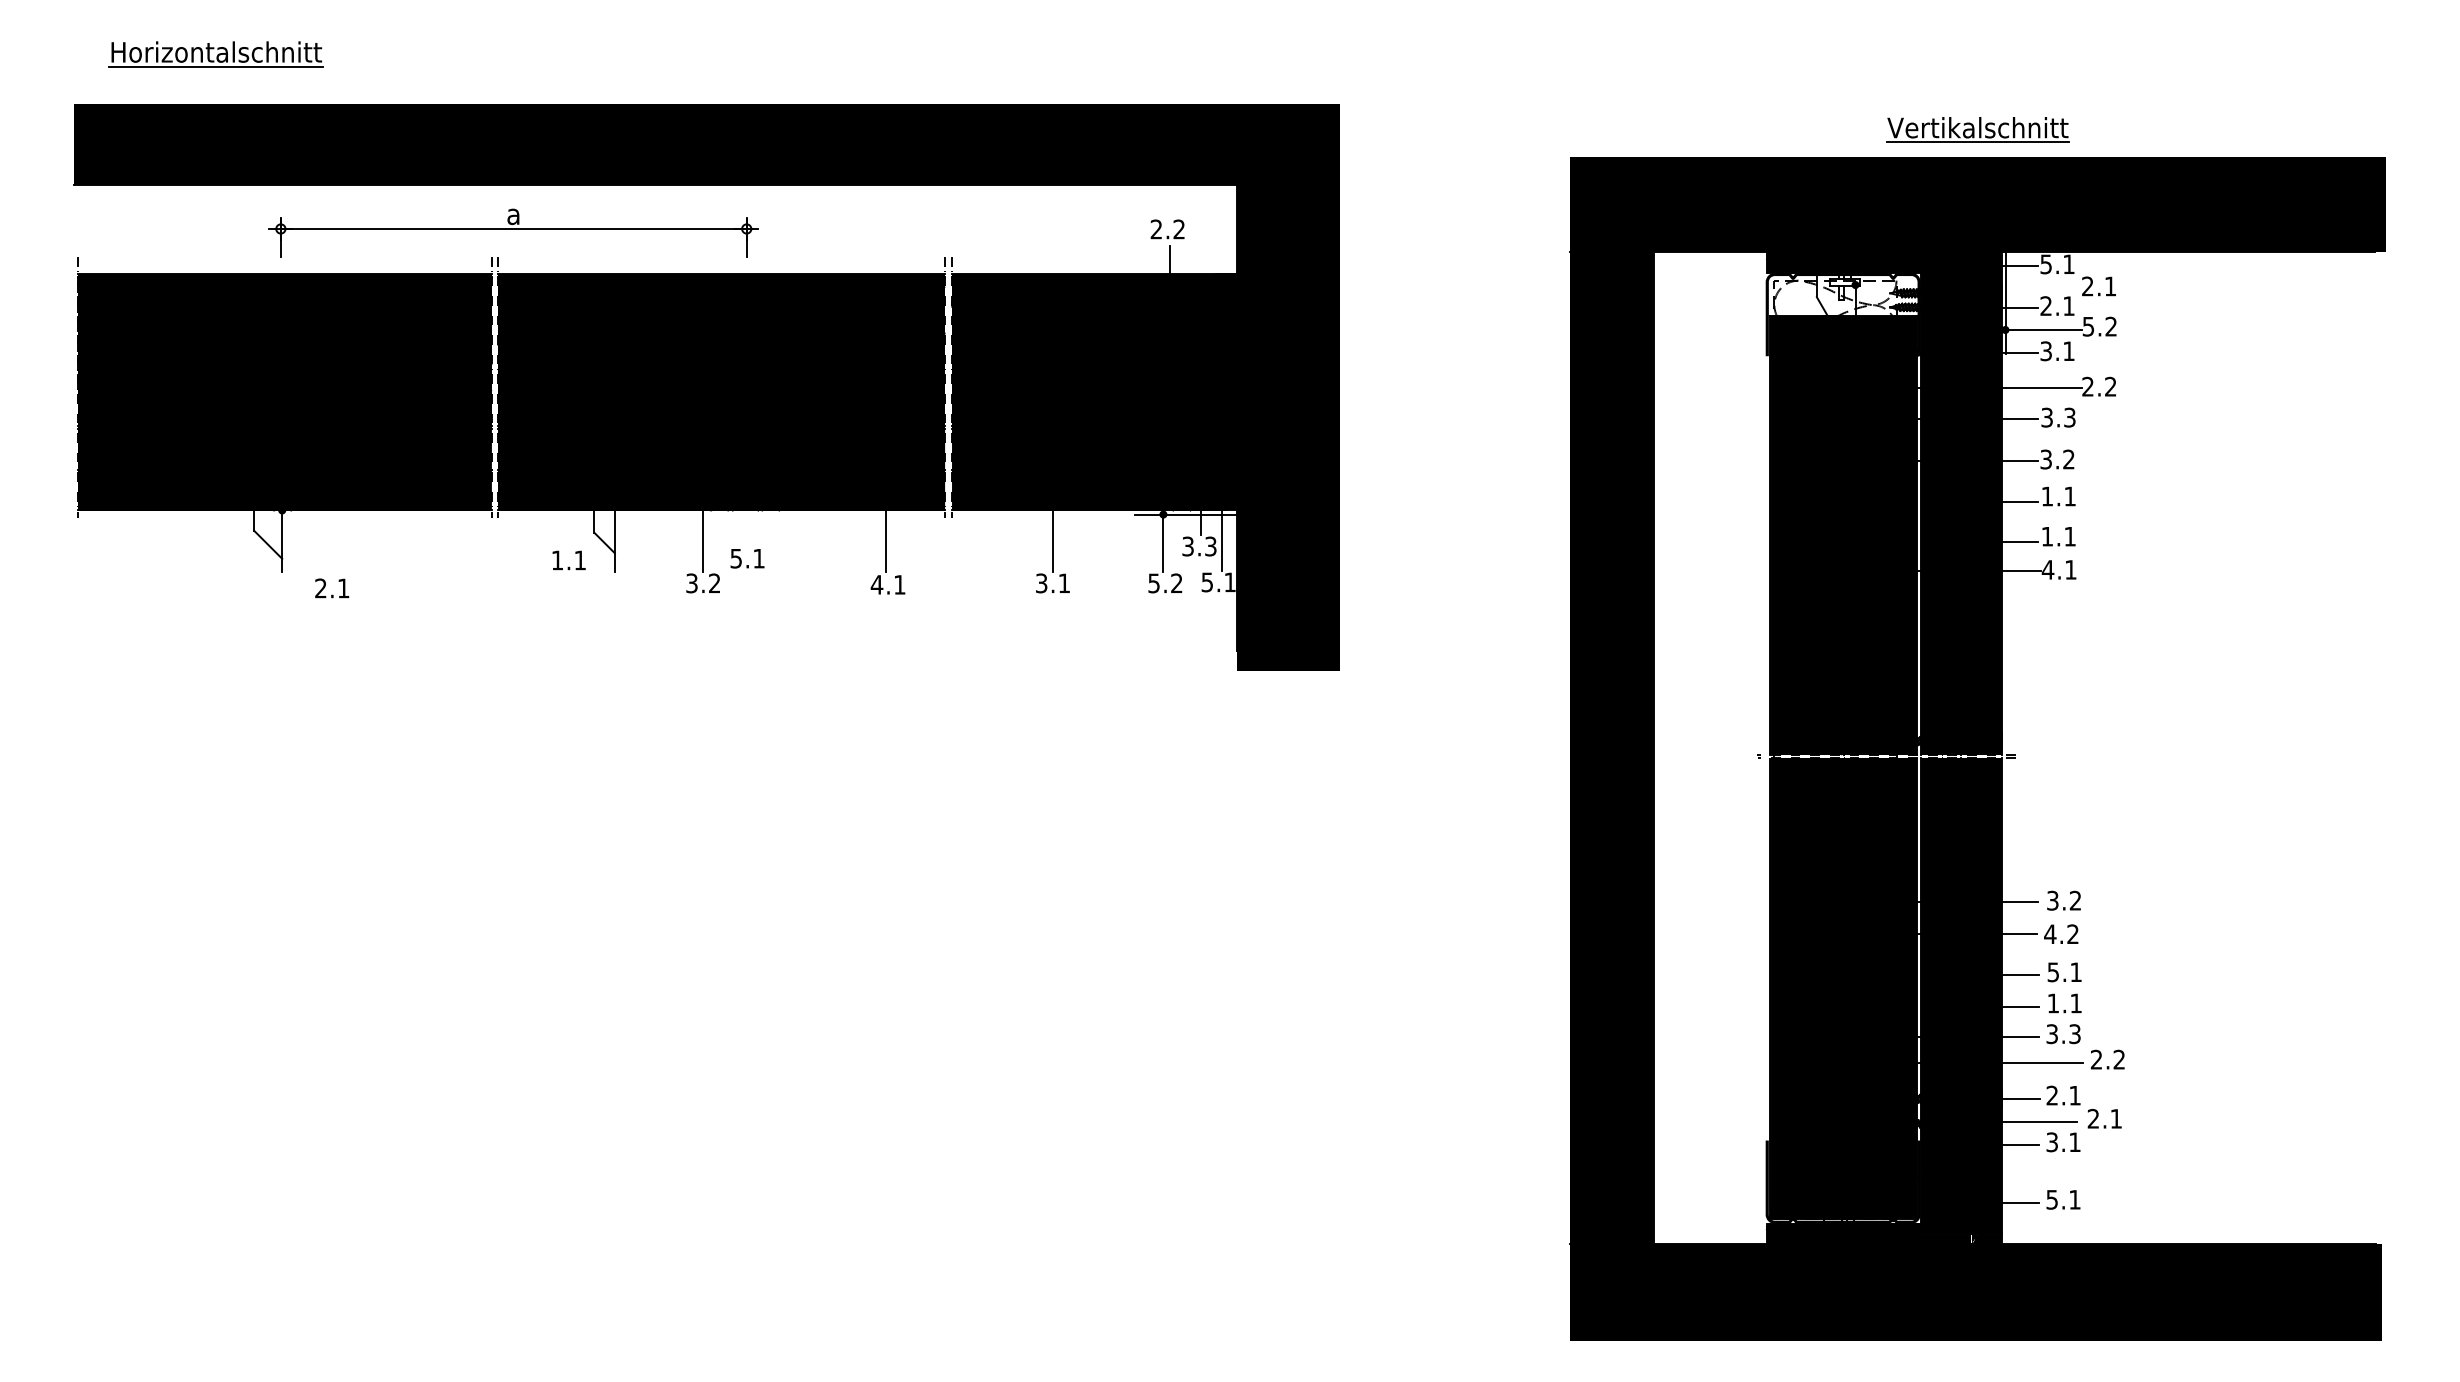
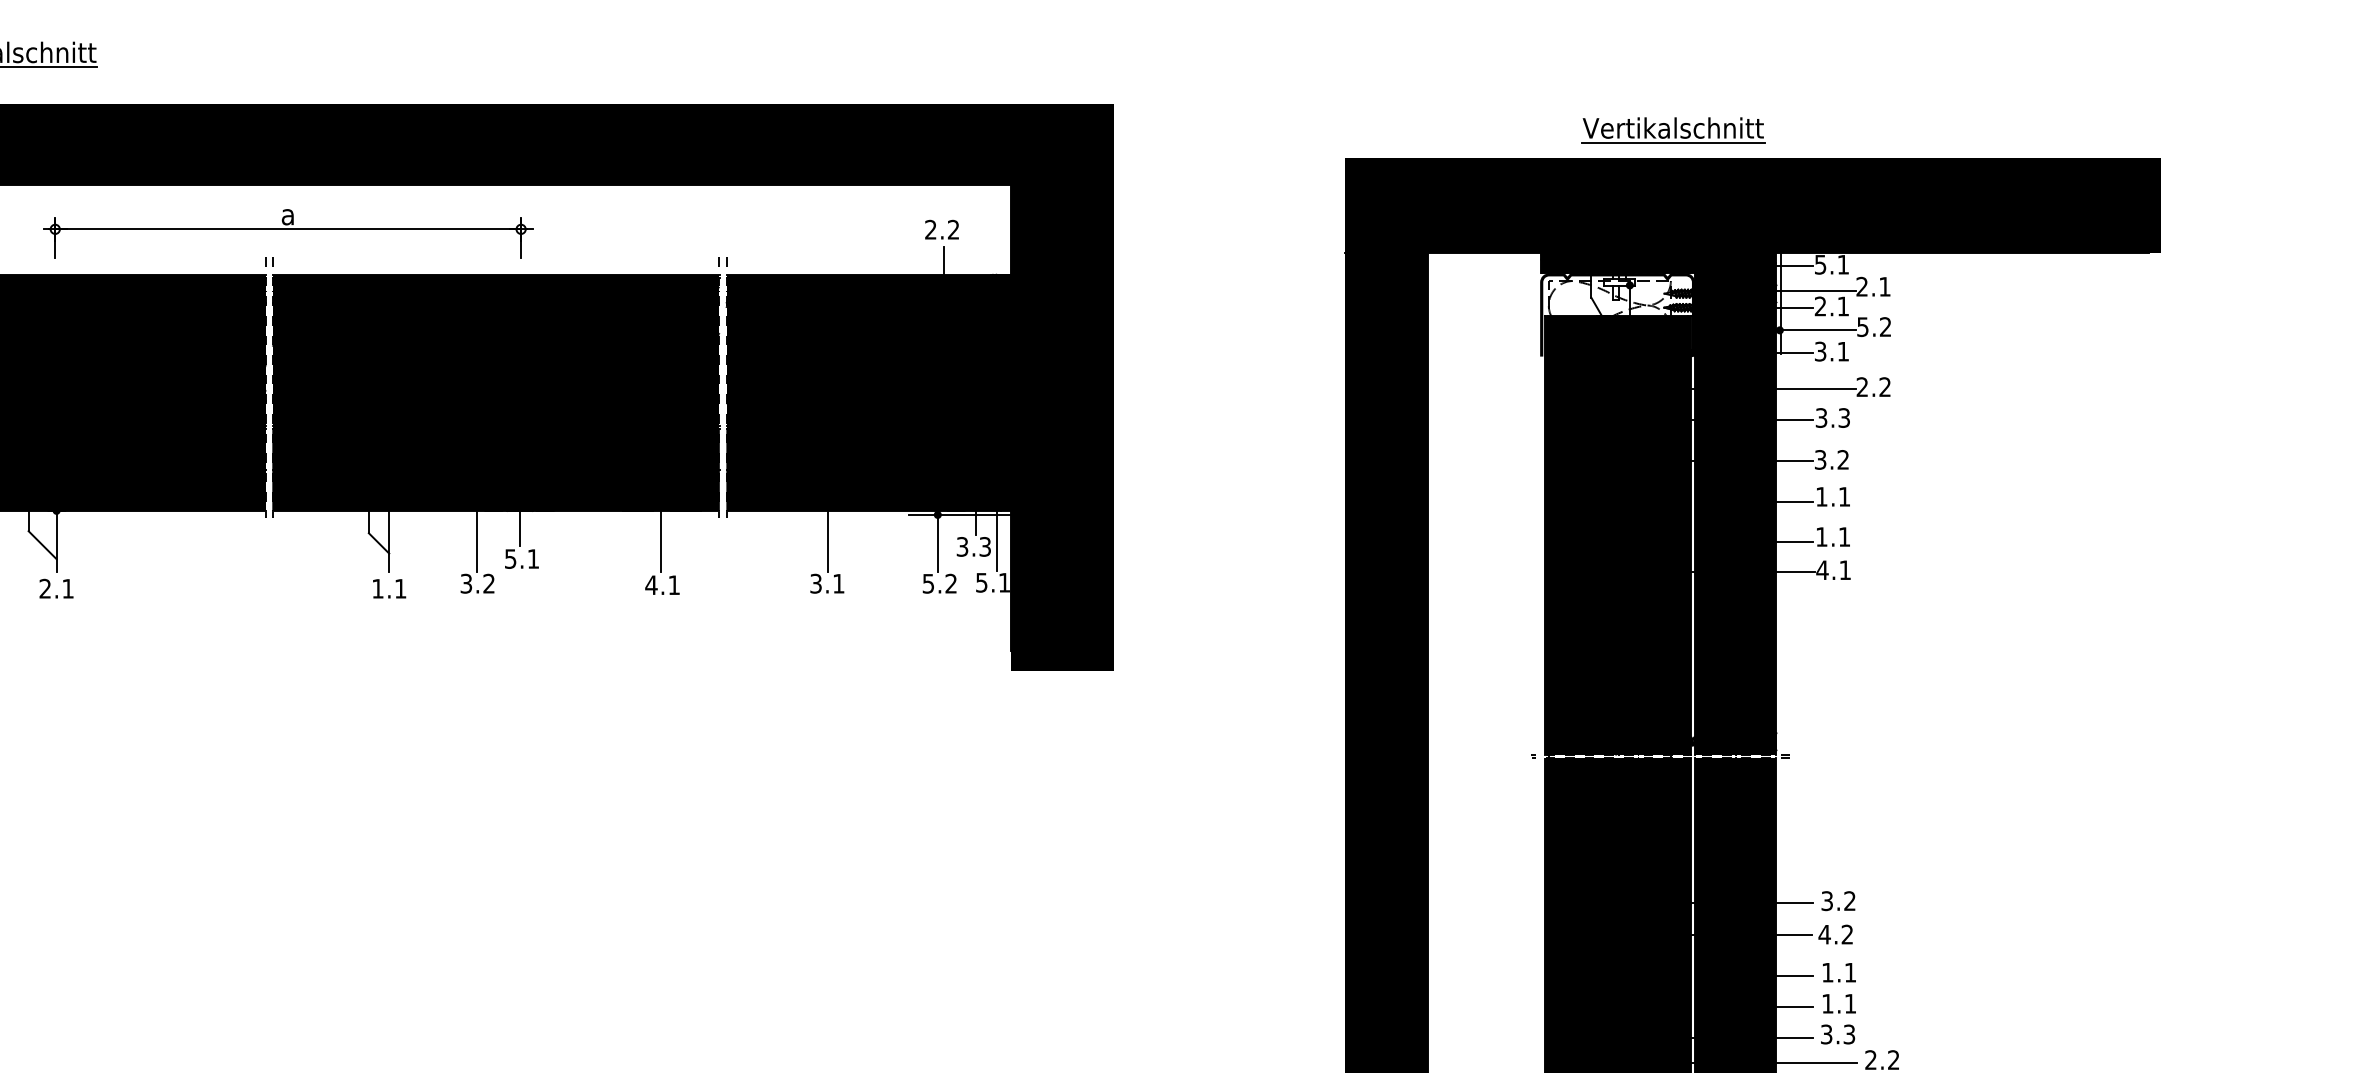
part: (1977, 129) -> (1672, 129), moved
line: (2039, 291) -> (1813, 291), added
line: (745, 525) -> (519, 525), added
text: (568, 560) -> (388, 588), moved
text: (332, 588) -> (56, 588), moved
text: (2052, 972) -> (1826, 972), 5.1 -> 1.1

